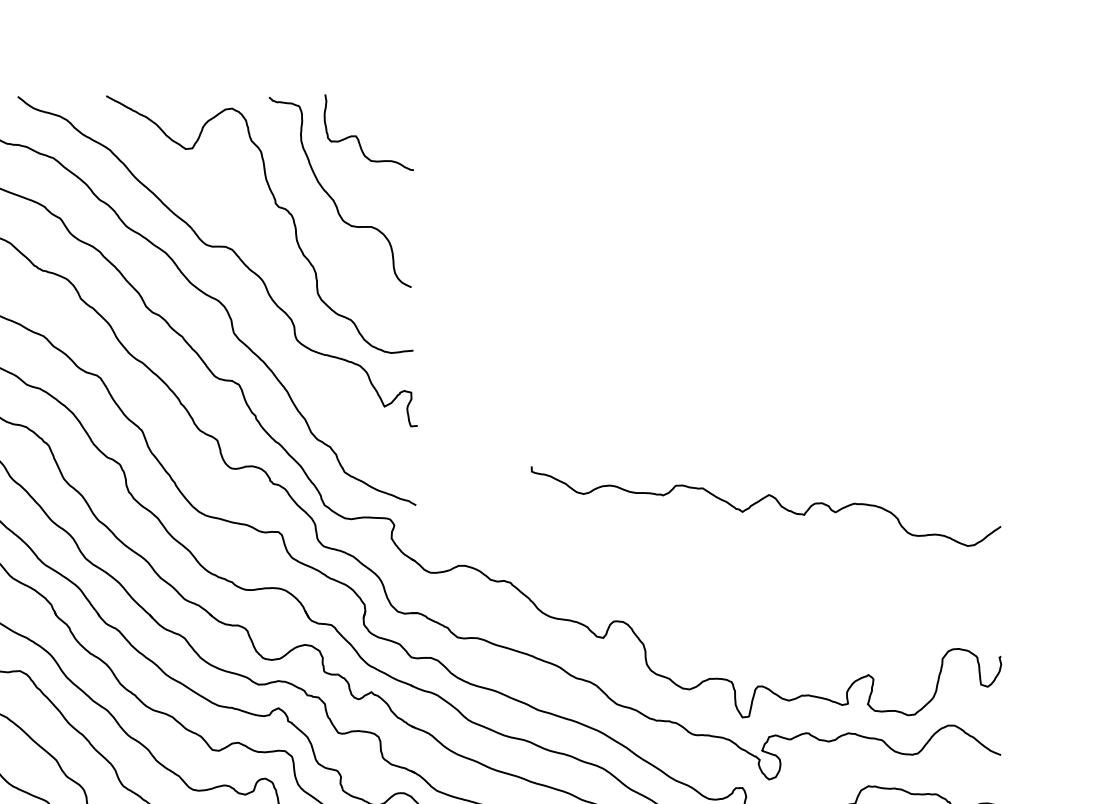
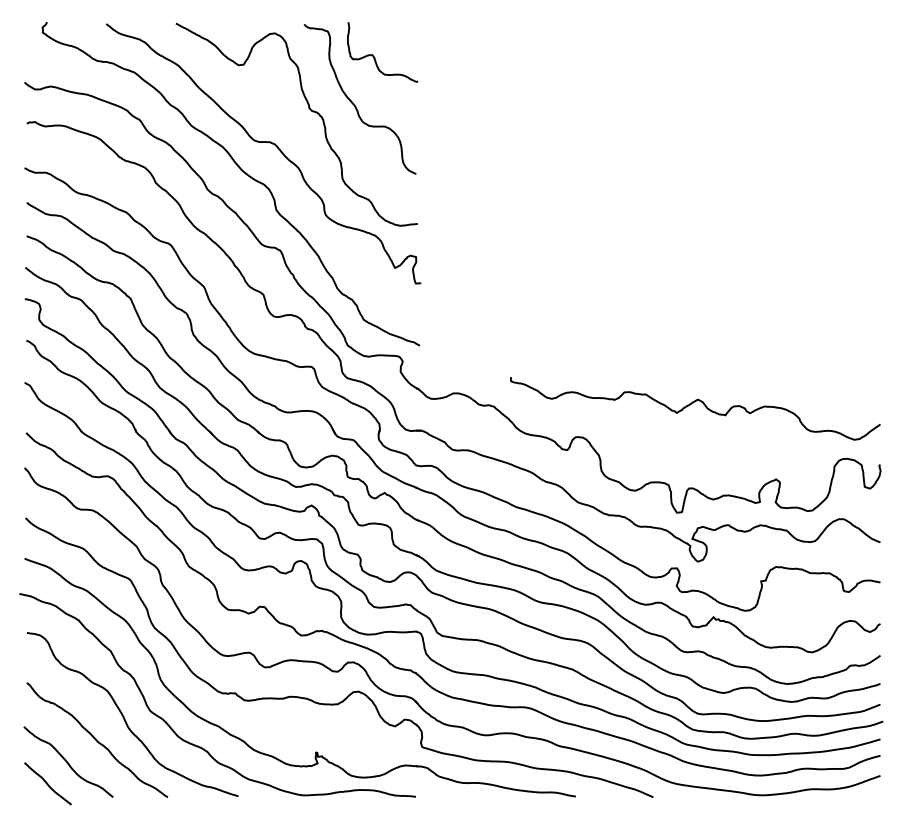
curve: (763, 499) -> (693, 403), moved

